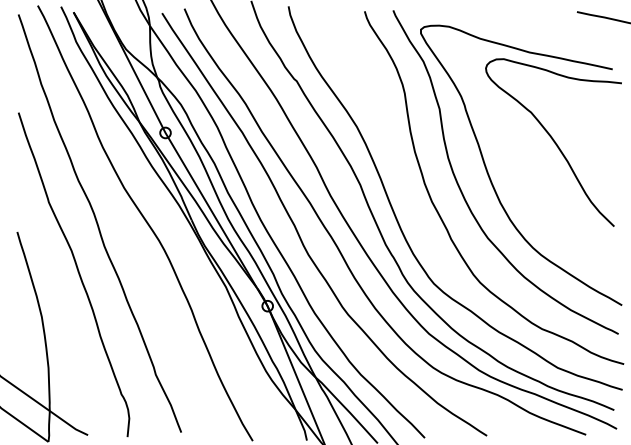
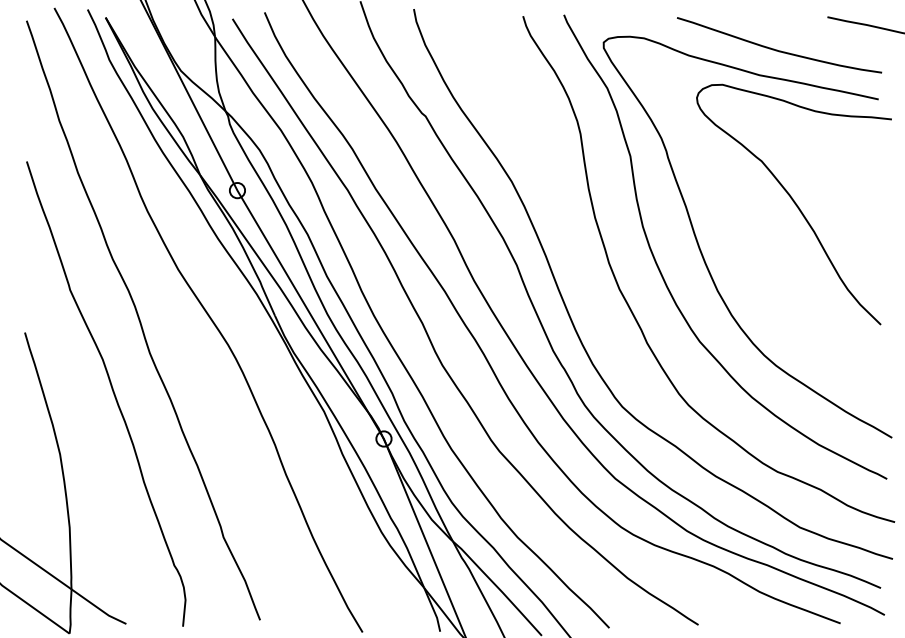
curve: (543, 34) -> (779, 49), added

